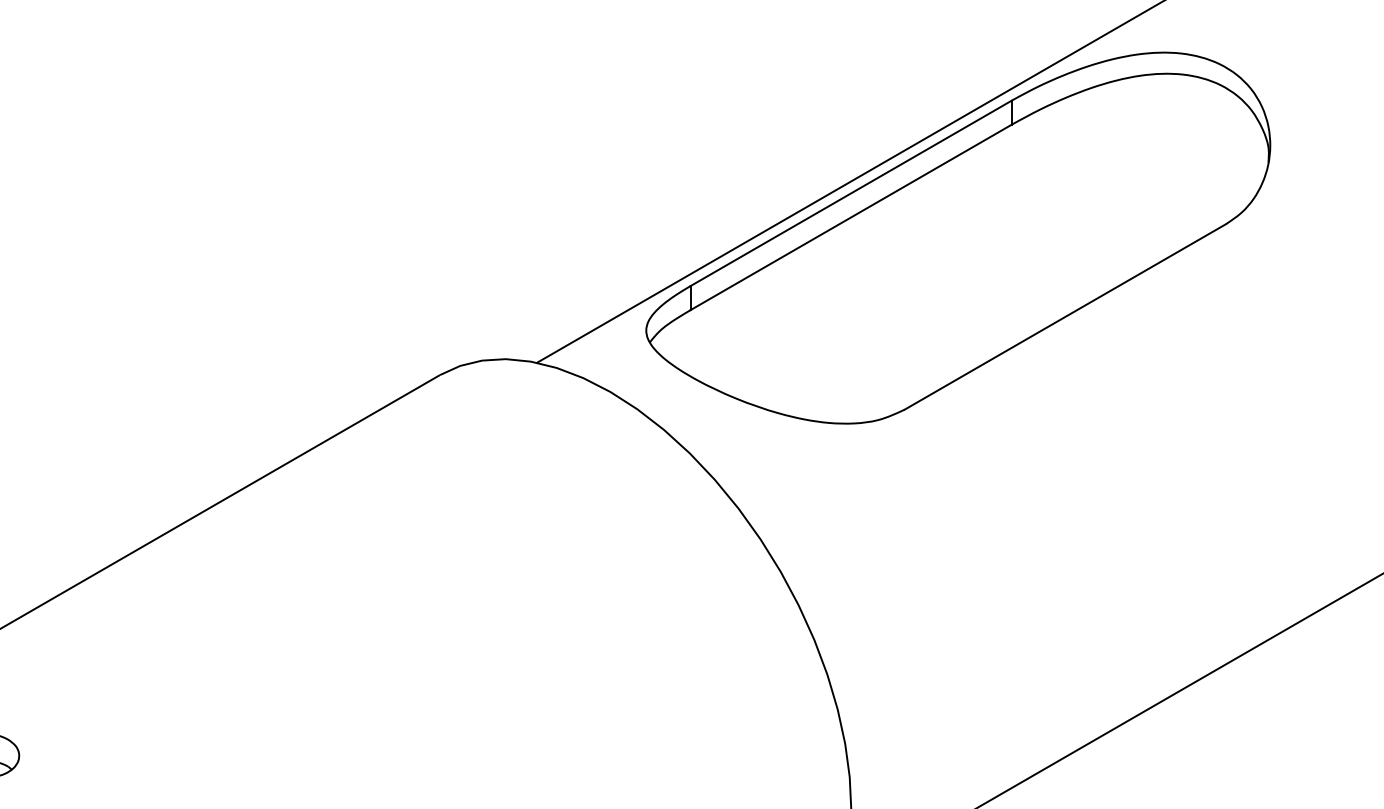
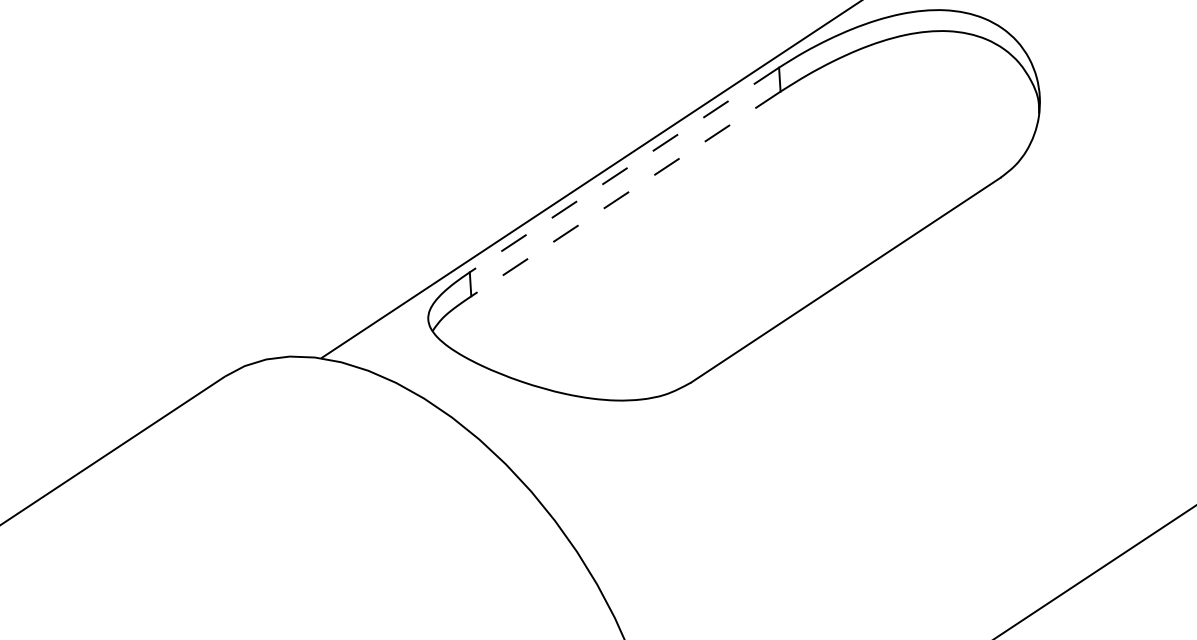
line: (850, 193) -> (623, 170), solid -> dashed
line: (850, 217) -> (625, 194), solid -> dashed

